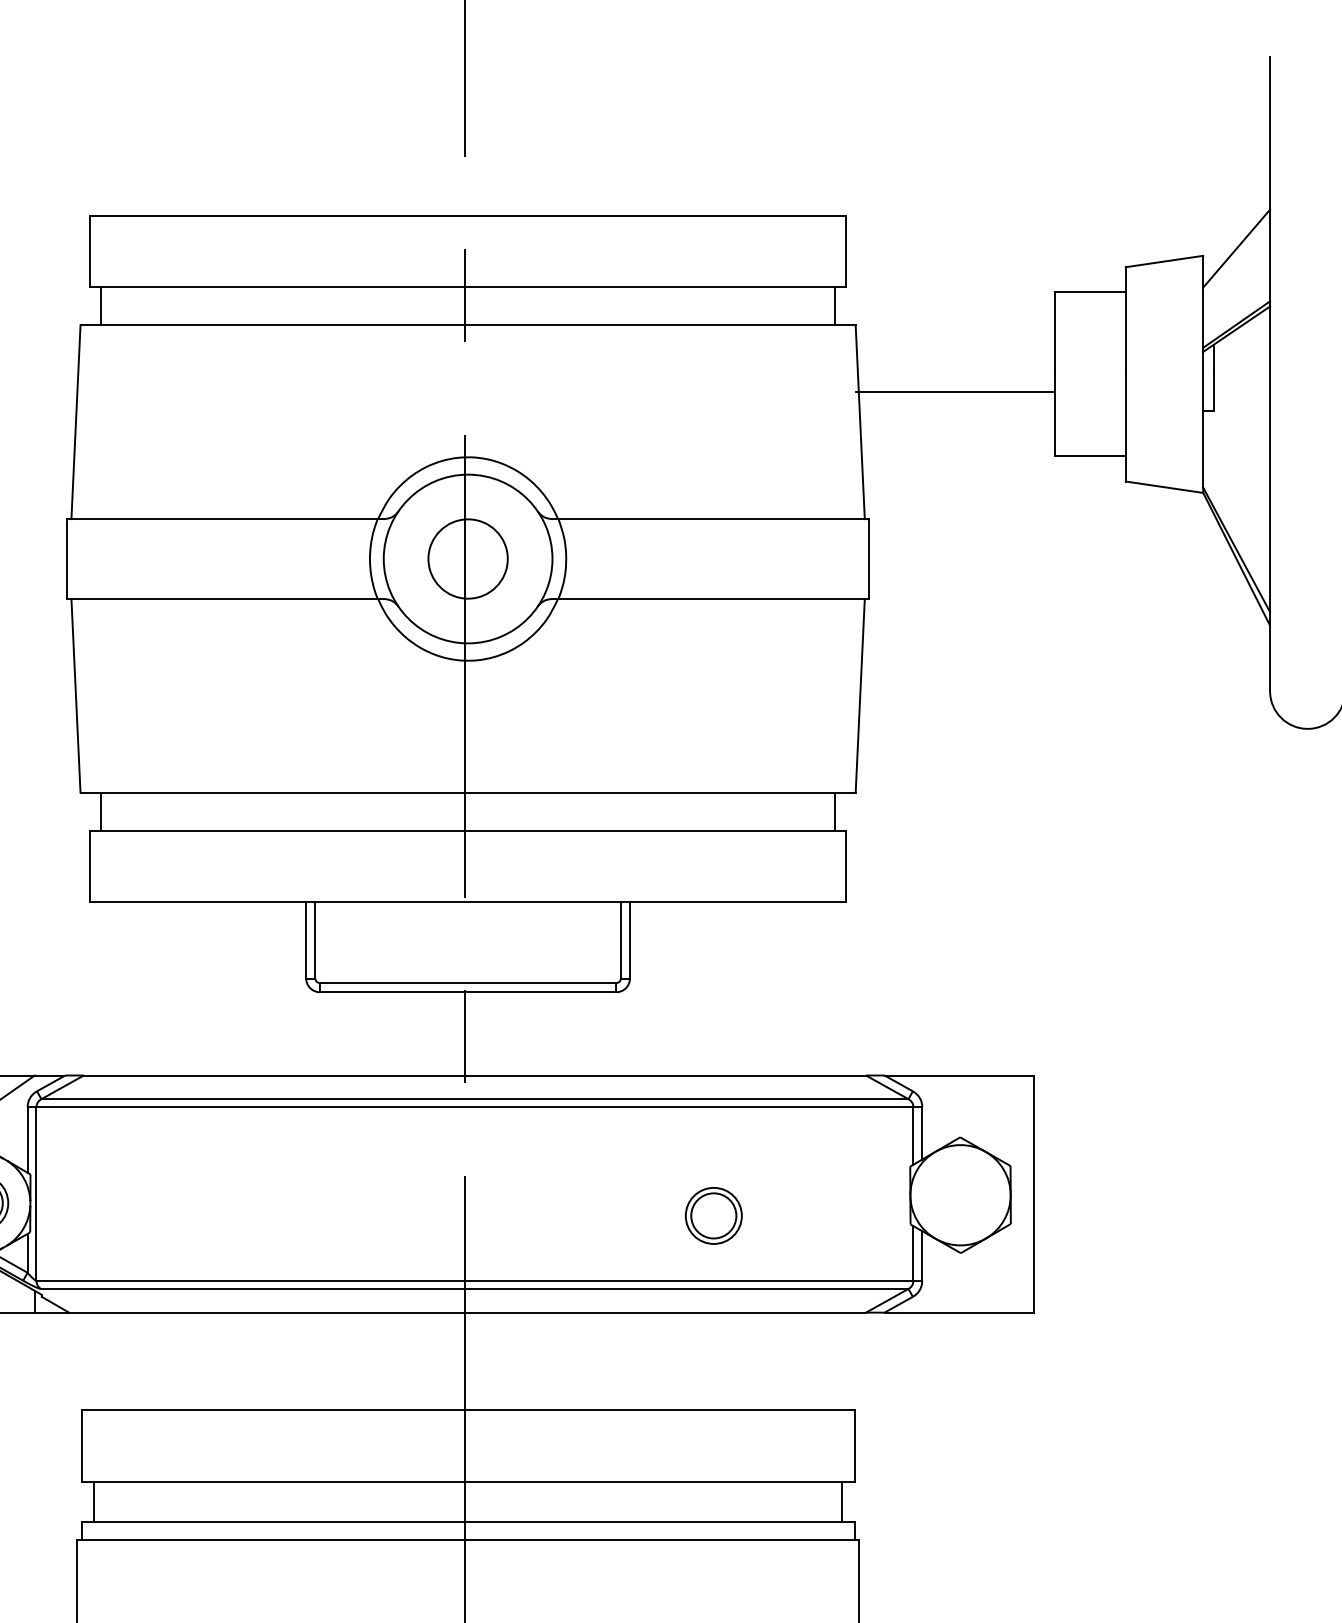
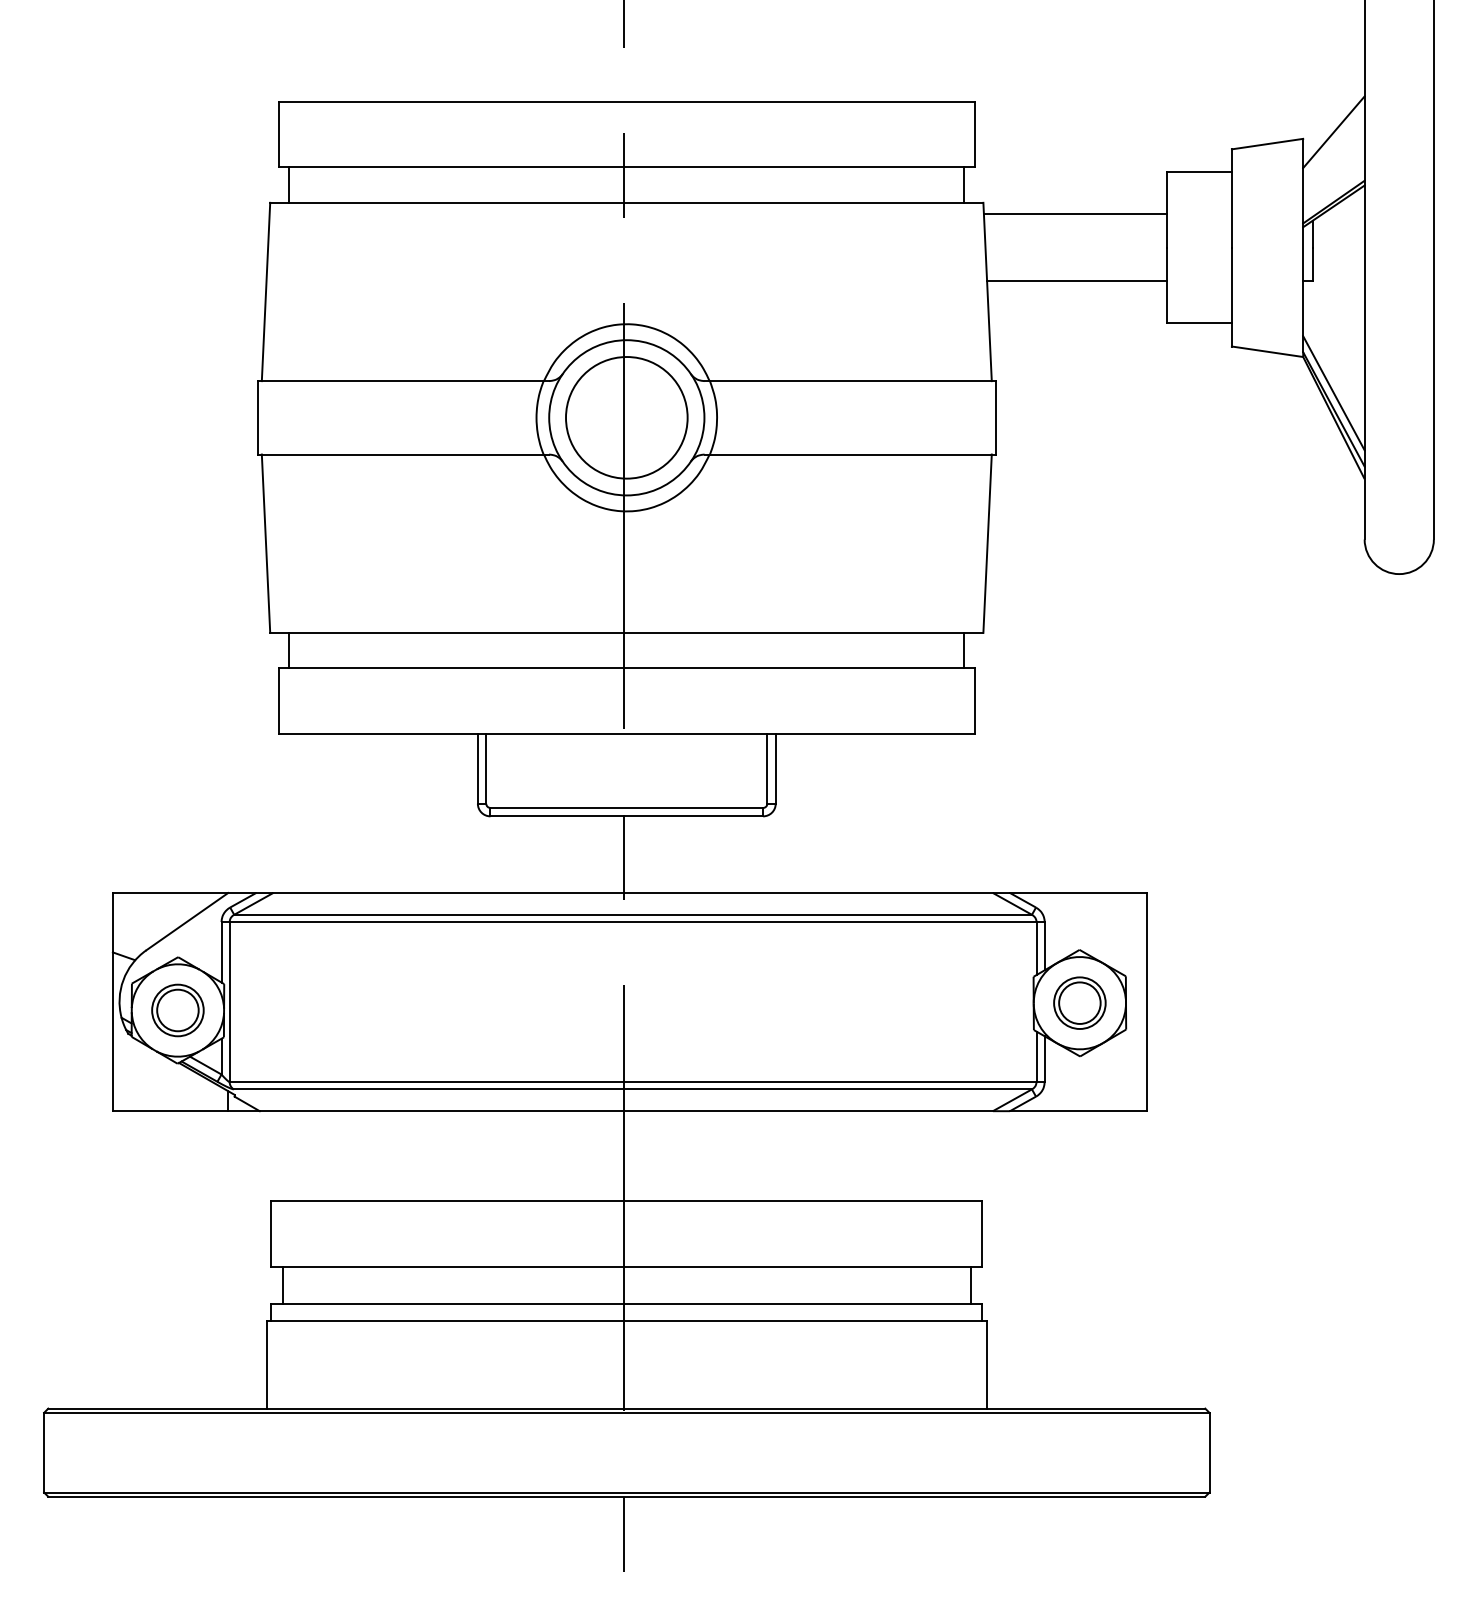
line: (954, 392) -> (1074, 214), moved
line: (956, 410) -> (1076, 281), added
line: (1236, 532) -> (1333, 393), added
circle: (467, 558) -> (626, 417), size x1.67
part: (713, 1215) -> (1079, 1002), moved

